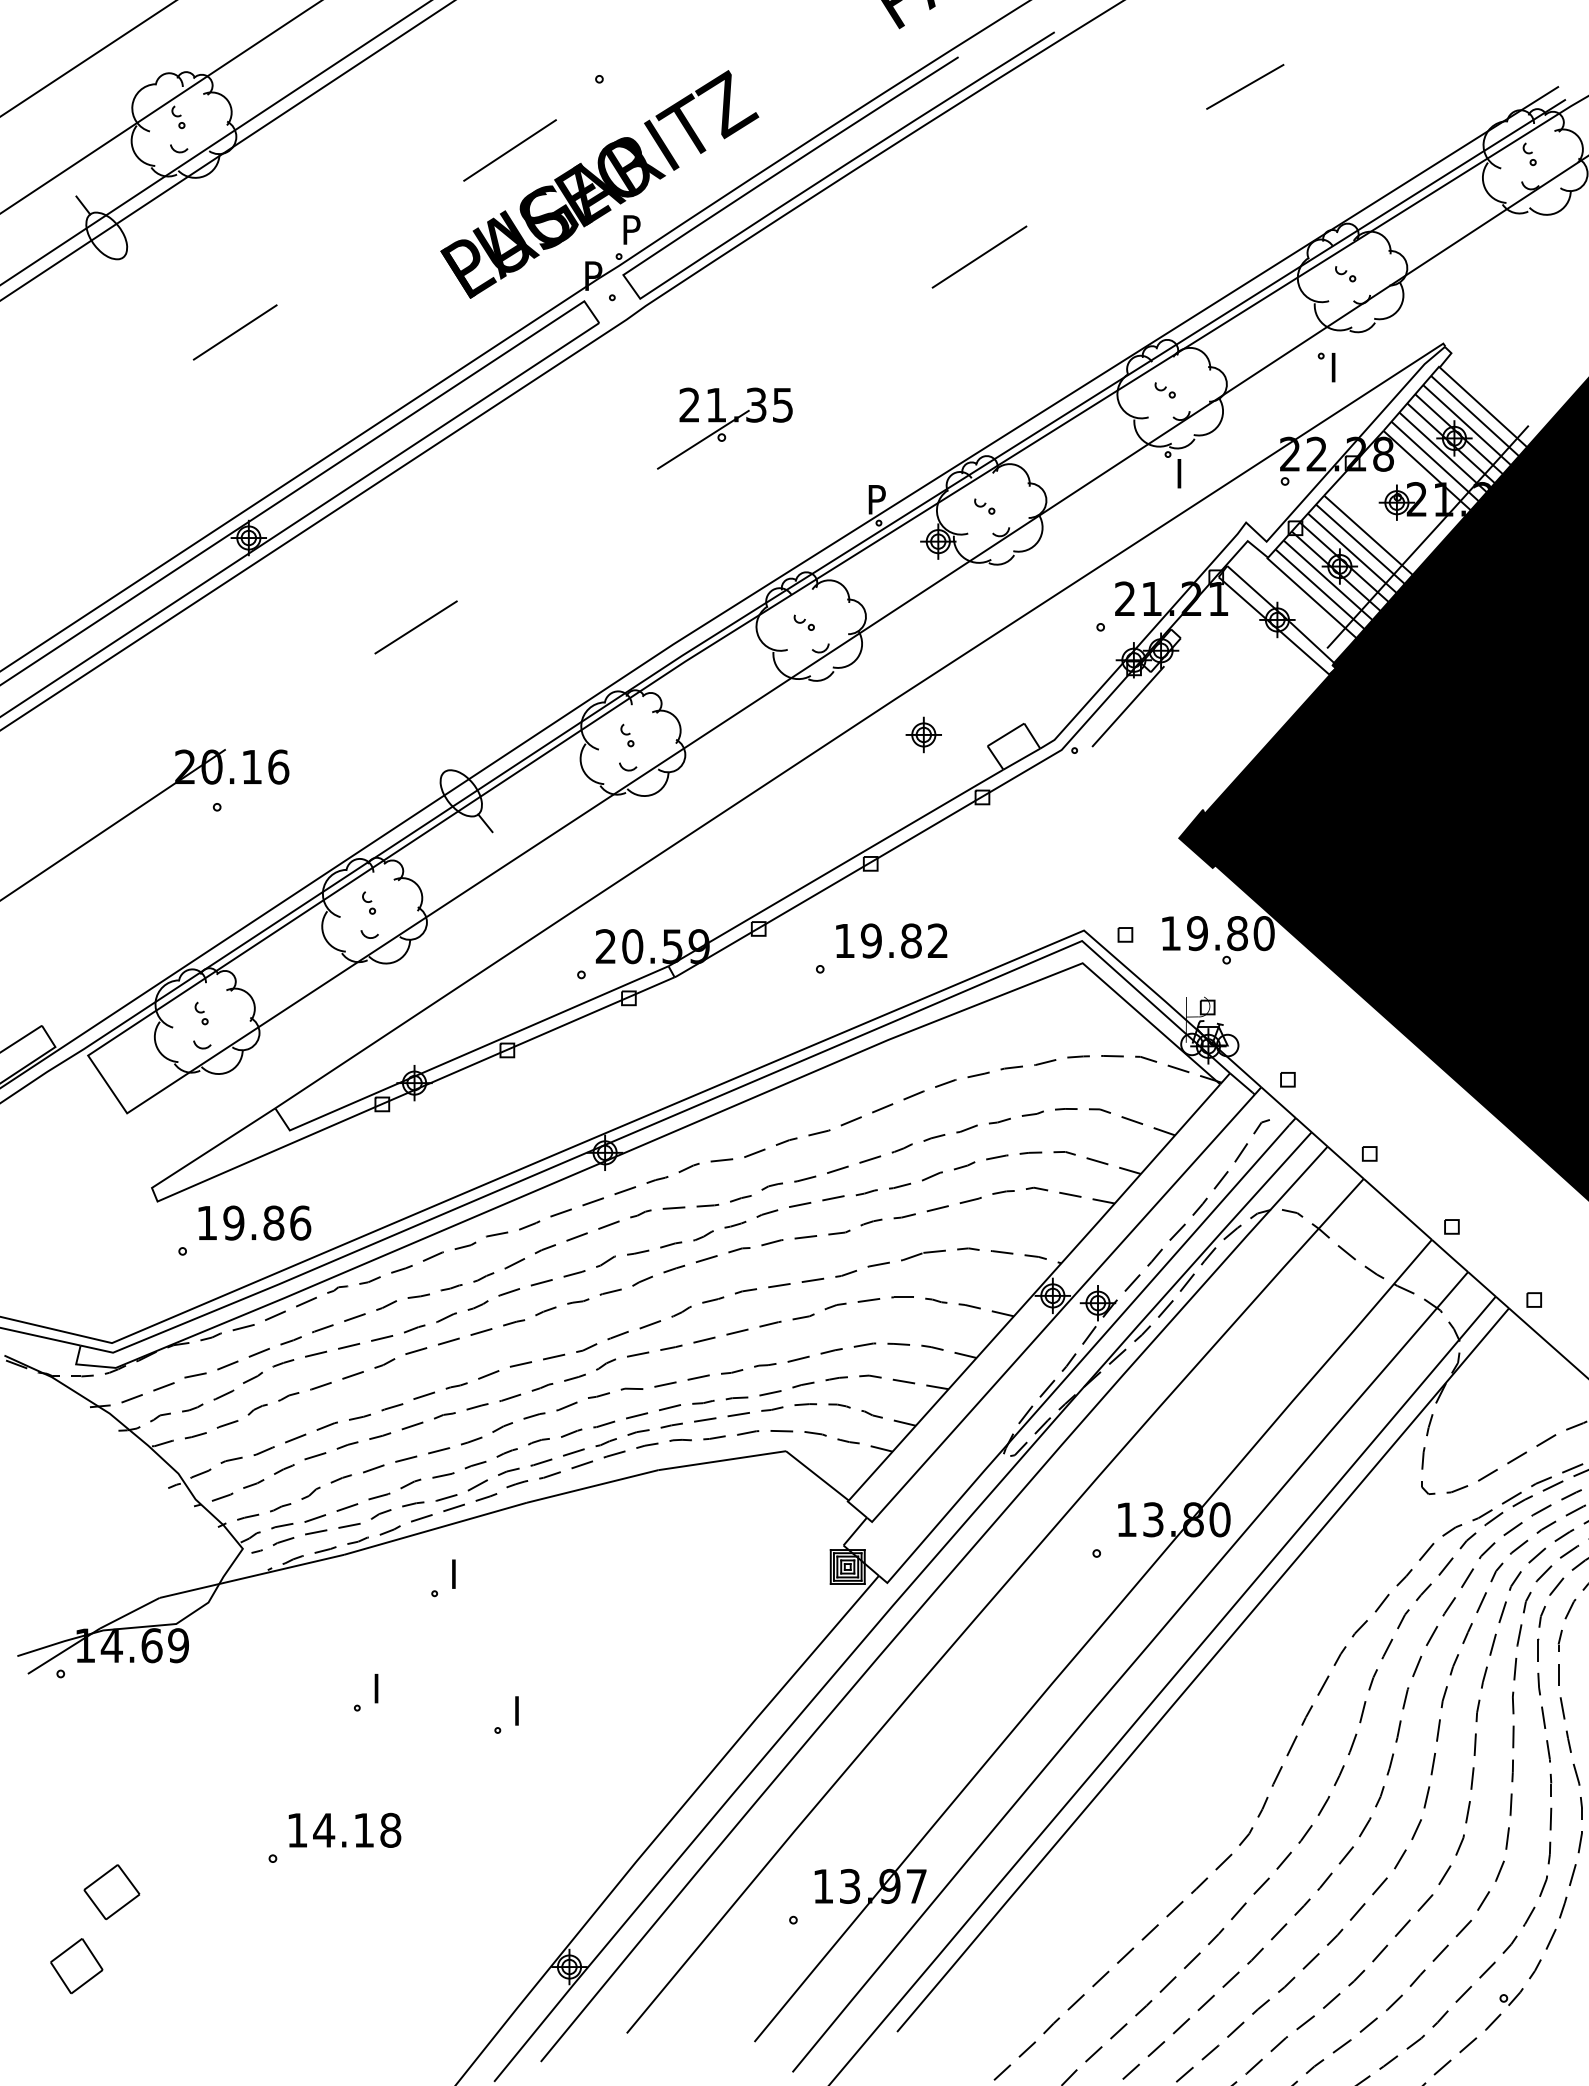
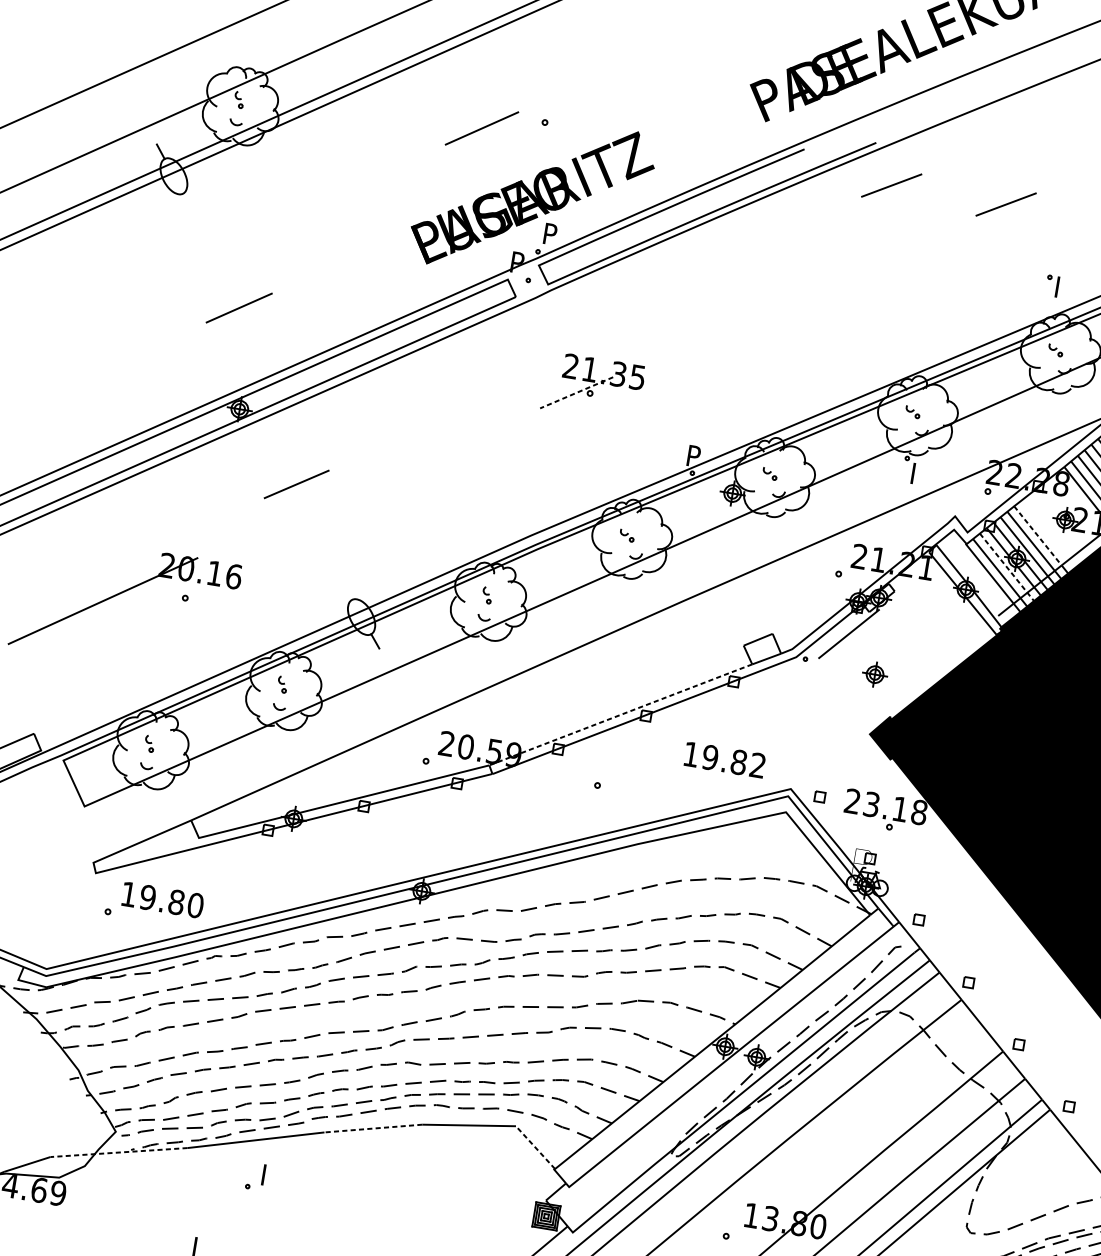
line: (1085, 86) -> (891, 185), added
line: (509, 150) -> (481, 128), moved
line: (979, 256) -> (795, 294), removed
line: (234, 332) -> (238, 307), moved
part: (1326, 367) -> (1052, 286), moved
line: (703, 439) -> (576, 392), solid -> dashed
line: (1363, 530) -> (1038, 535), solid -> dashed
line: (1328, 580) -> (1007, 567), solid -> dashed
line: (415, 627) -> (296, 484), moved
part: (923, 734) -> (874, 674), moved
line: (836, 867) -> (621, 714), solid -> dashed
text: (1217, 933) -> (886, 806), 19.80 -> 23.18
text: (891, 940) -> (724, 759), moved
text: (300, 1222) -> (195, 905), 19.86 -> 19.80
line: (817, 1475) -> (535, 1147), solid -> dashed
line: (592, 1486) -> (373, 1128), solid -> dashed
line: (251, 1576) -> (118, 1152), solid -> dashed

